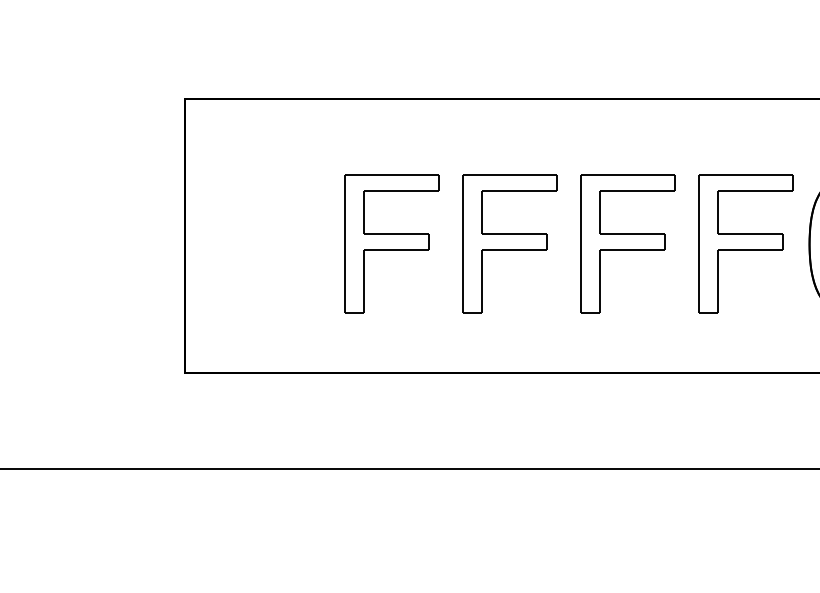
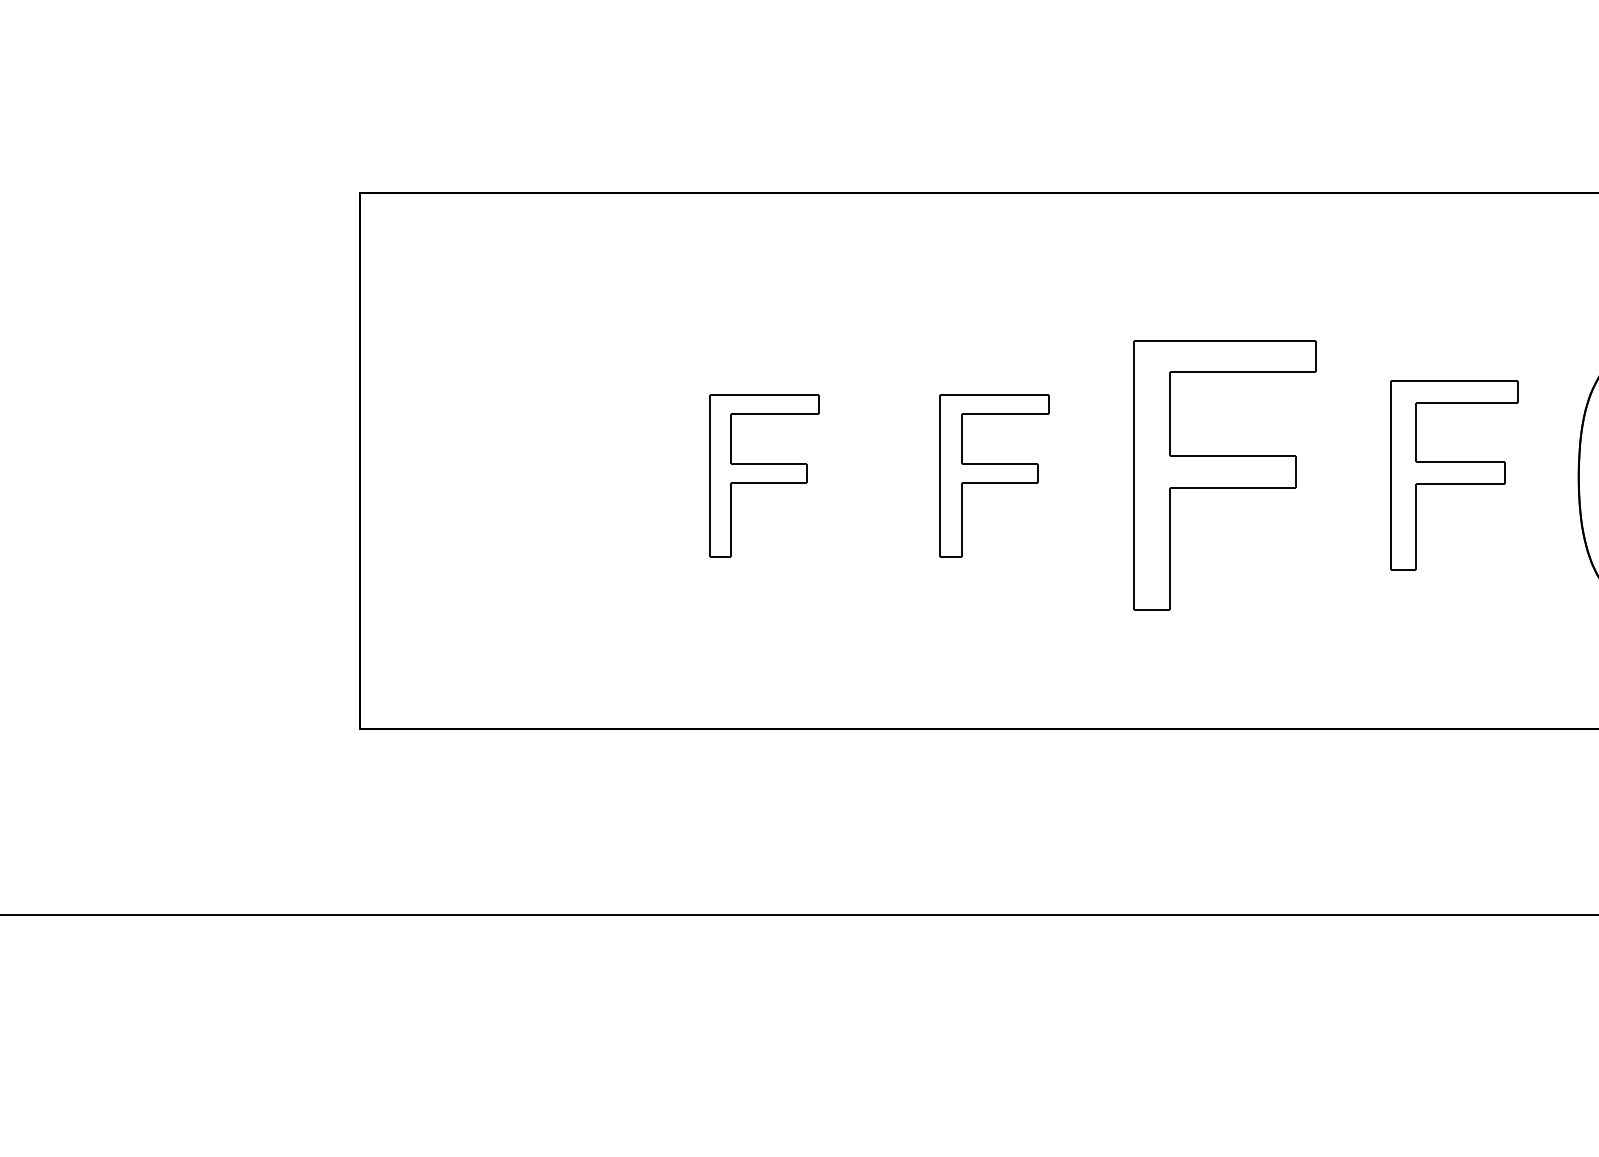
part: (391, 243) -> (763, 475), size x0.6
part: (509, 243) -> (993, 475), size x0.6
part: (745, 243) -> (1453, 475), size x0.7

